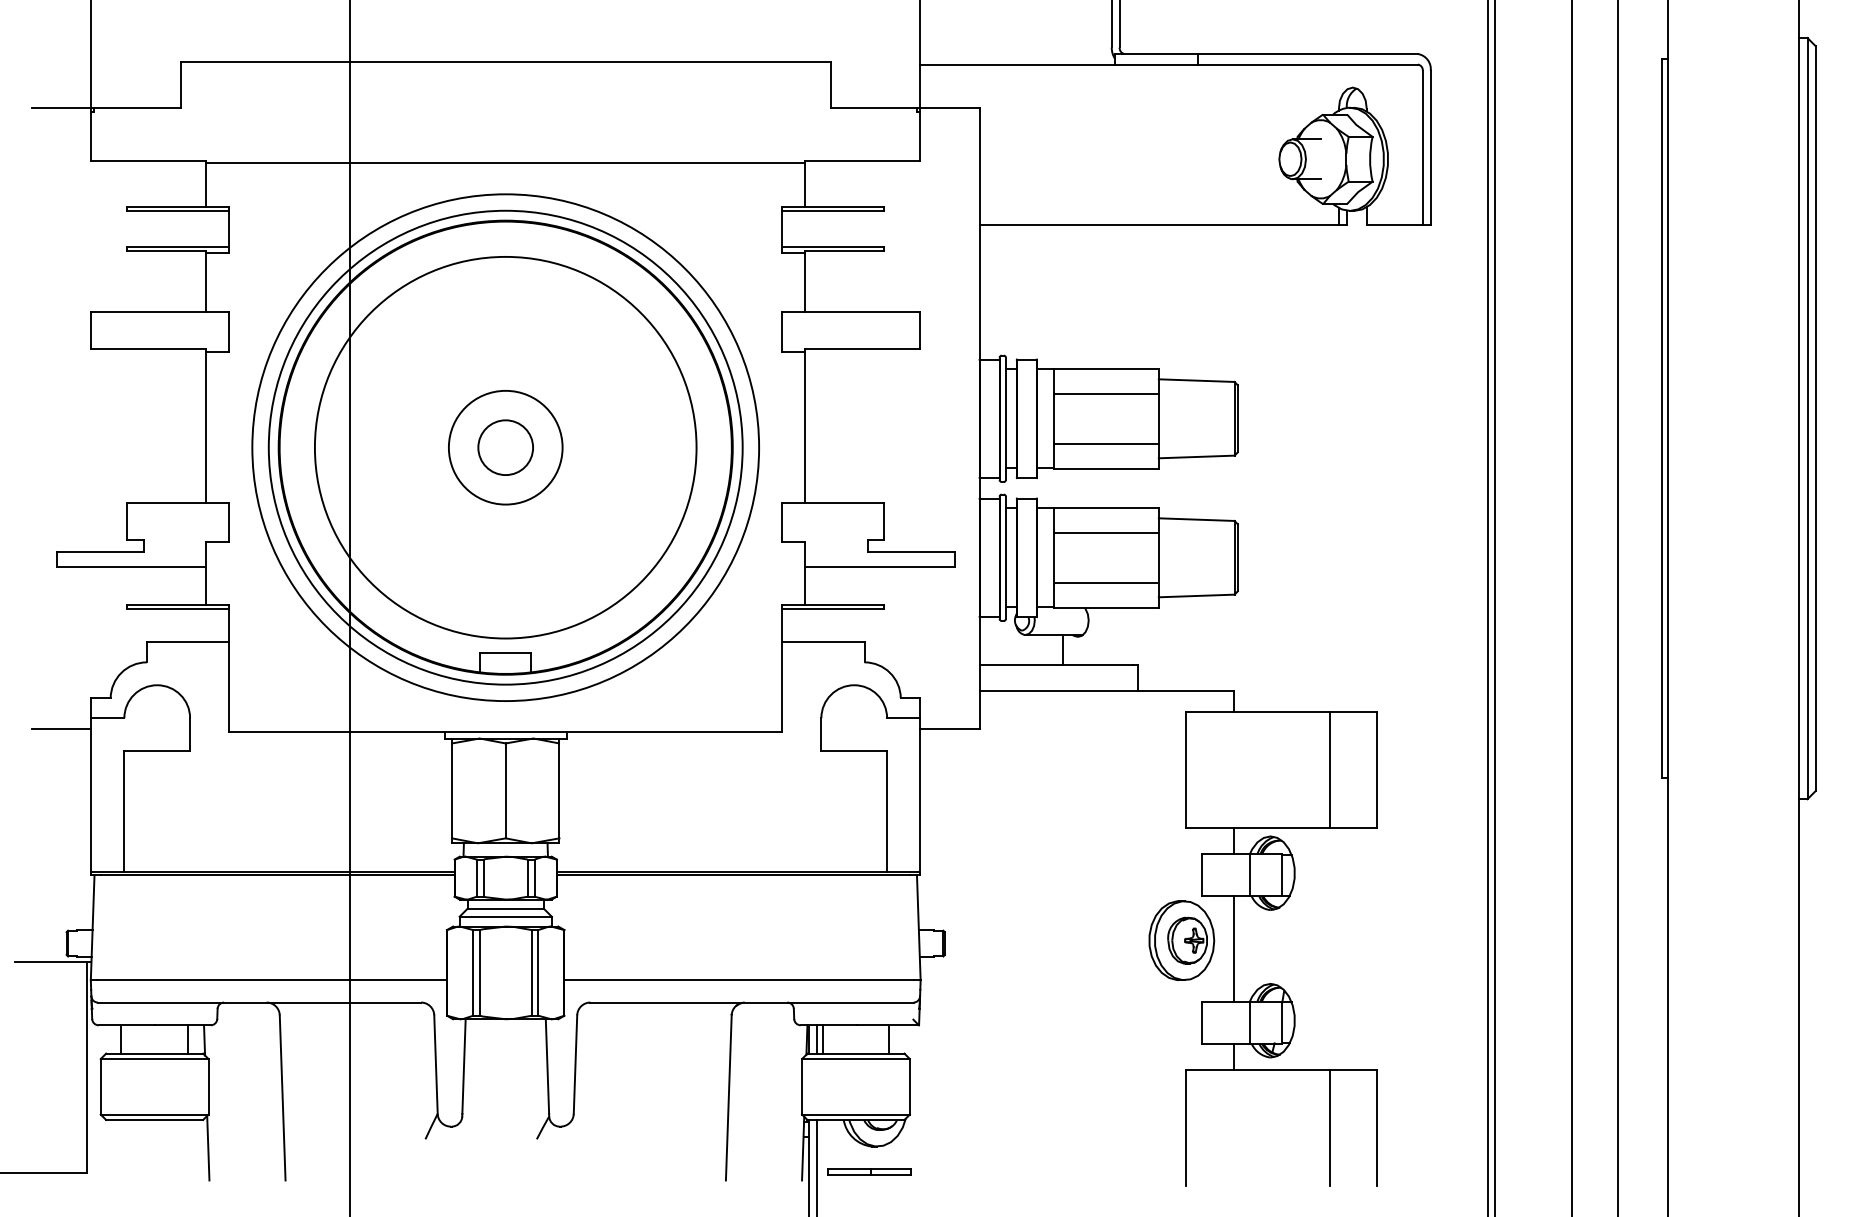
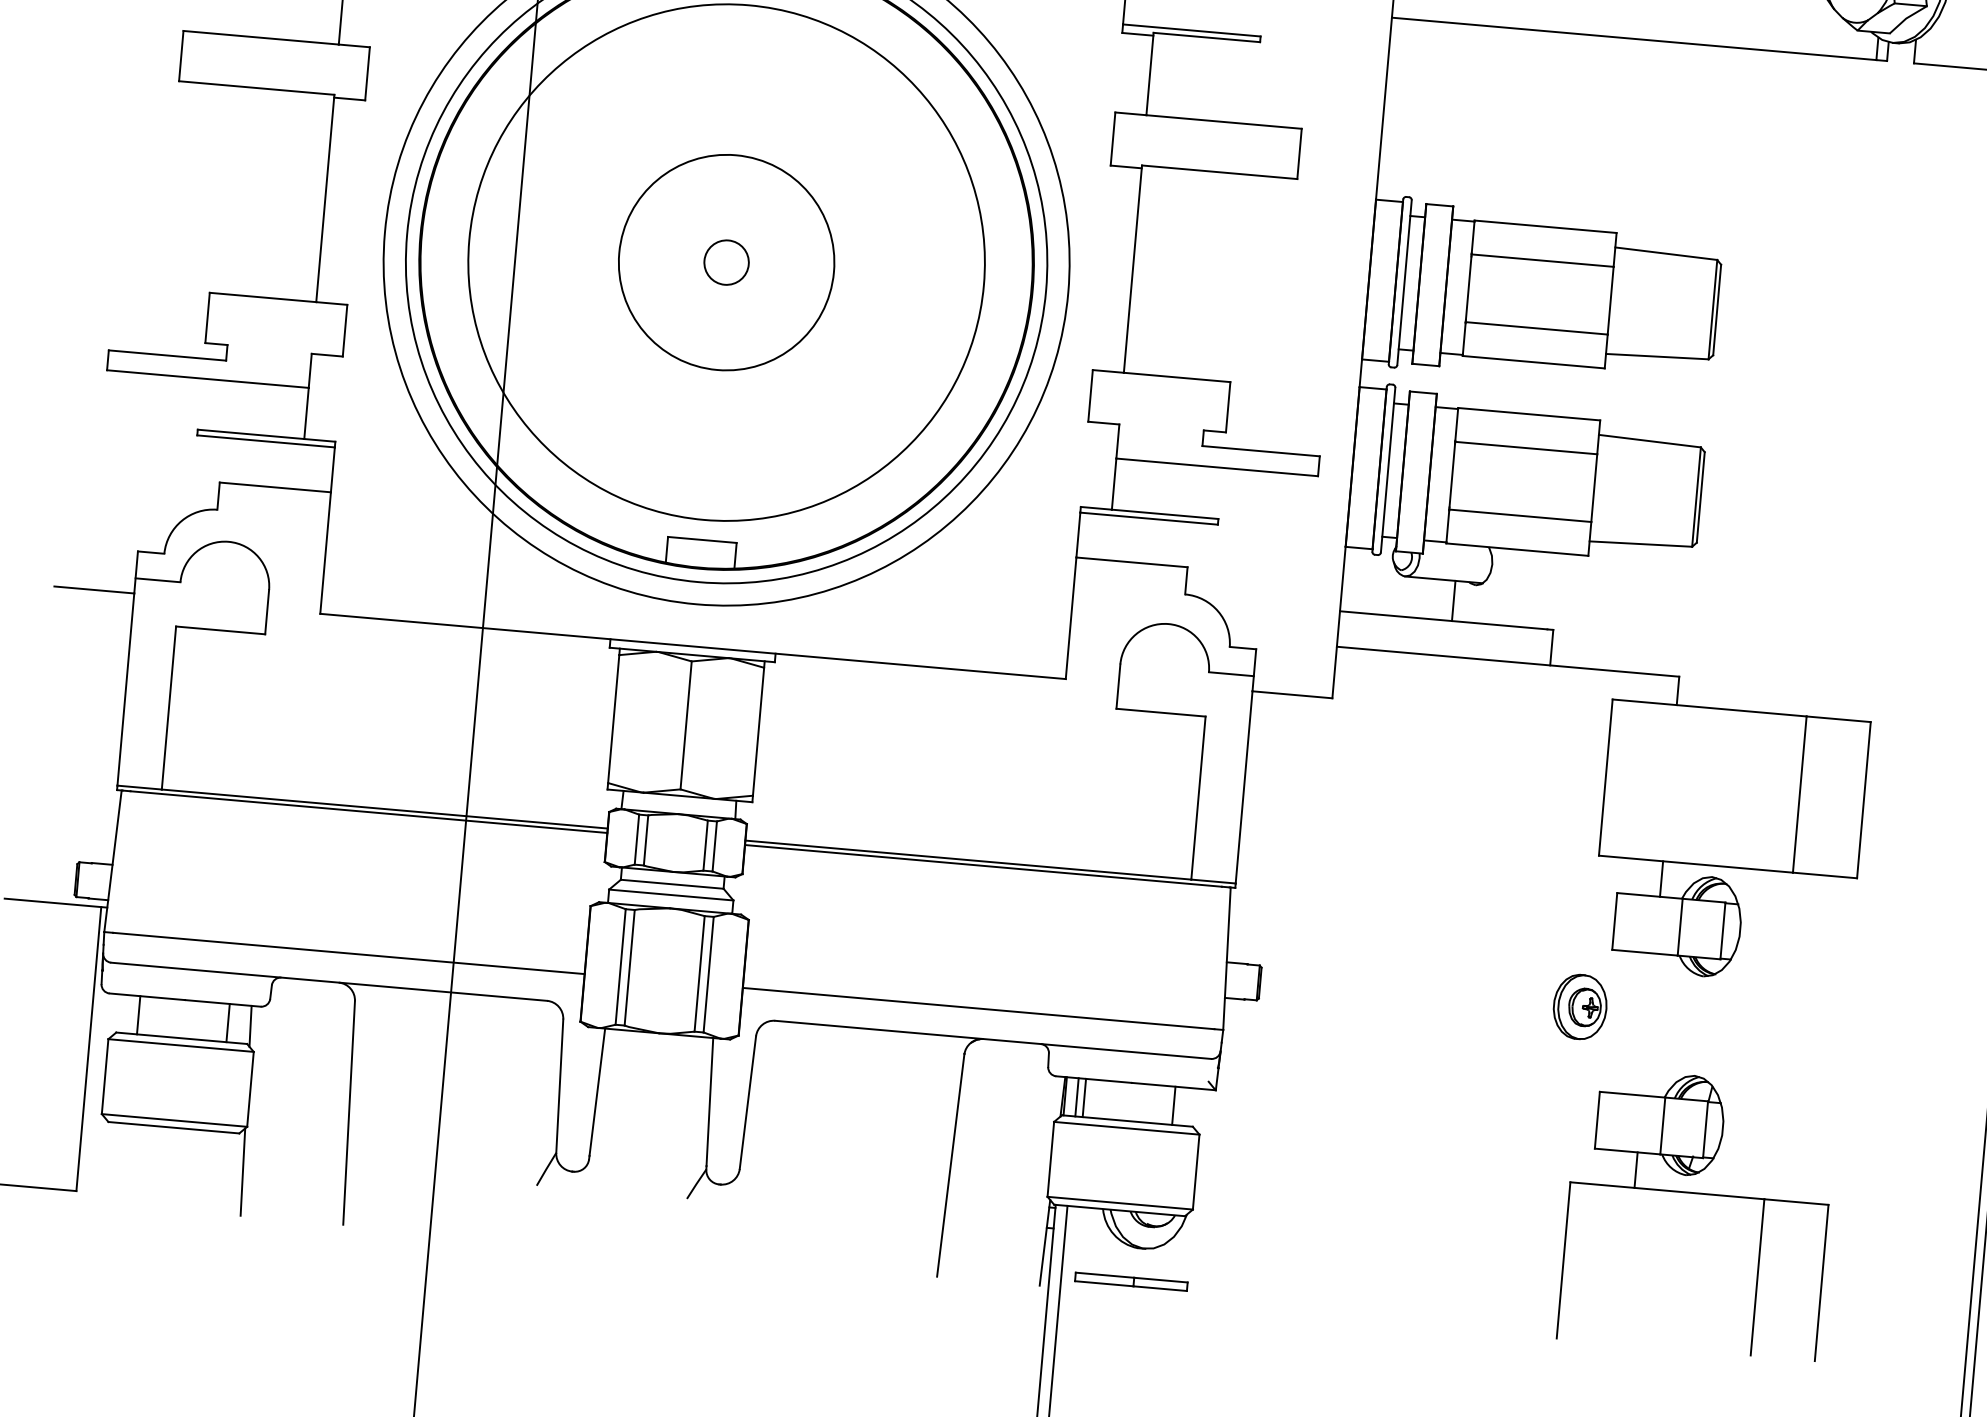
circle: (505, 447) -> (726, 262), size x0.6
circle: (505, 447) -> (726, 262), size x1.4
part: (1181, 940) -> (1579, 1006), size x0.6
line: (1233, 948) -> (1648, 1023), removed

